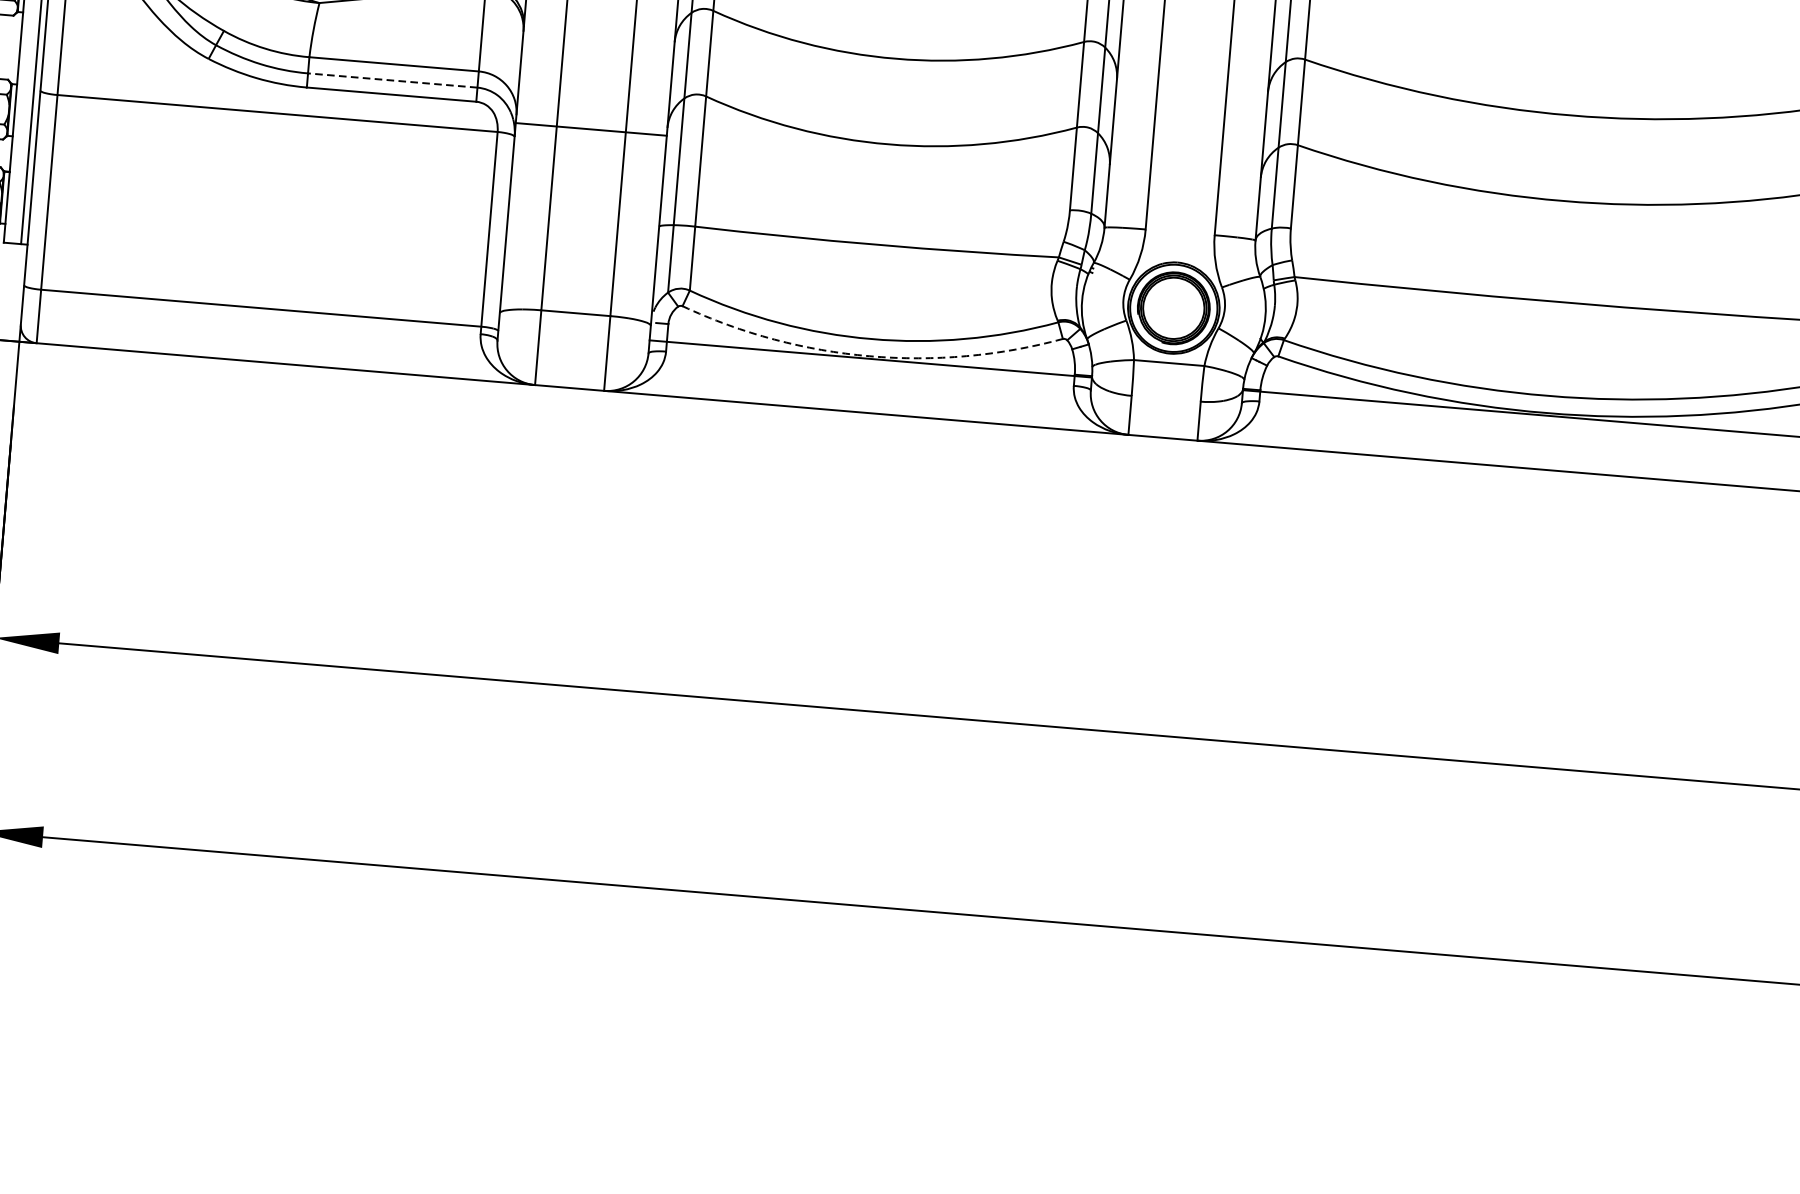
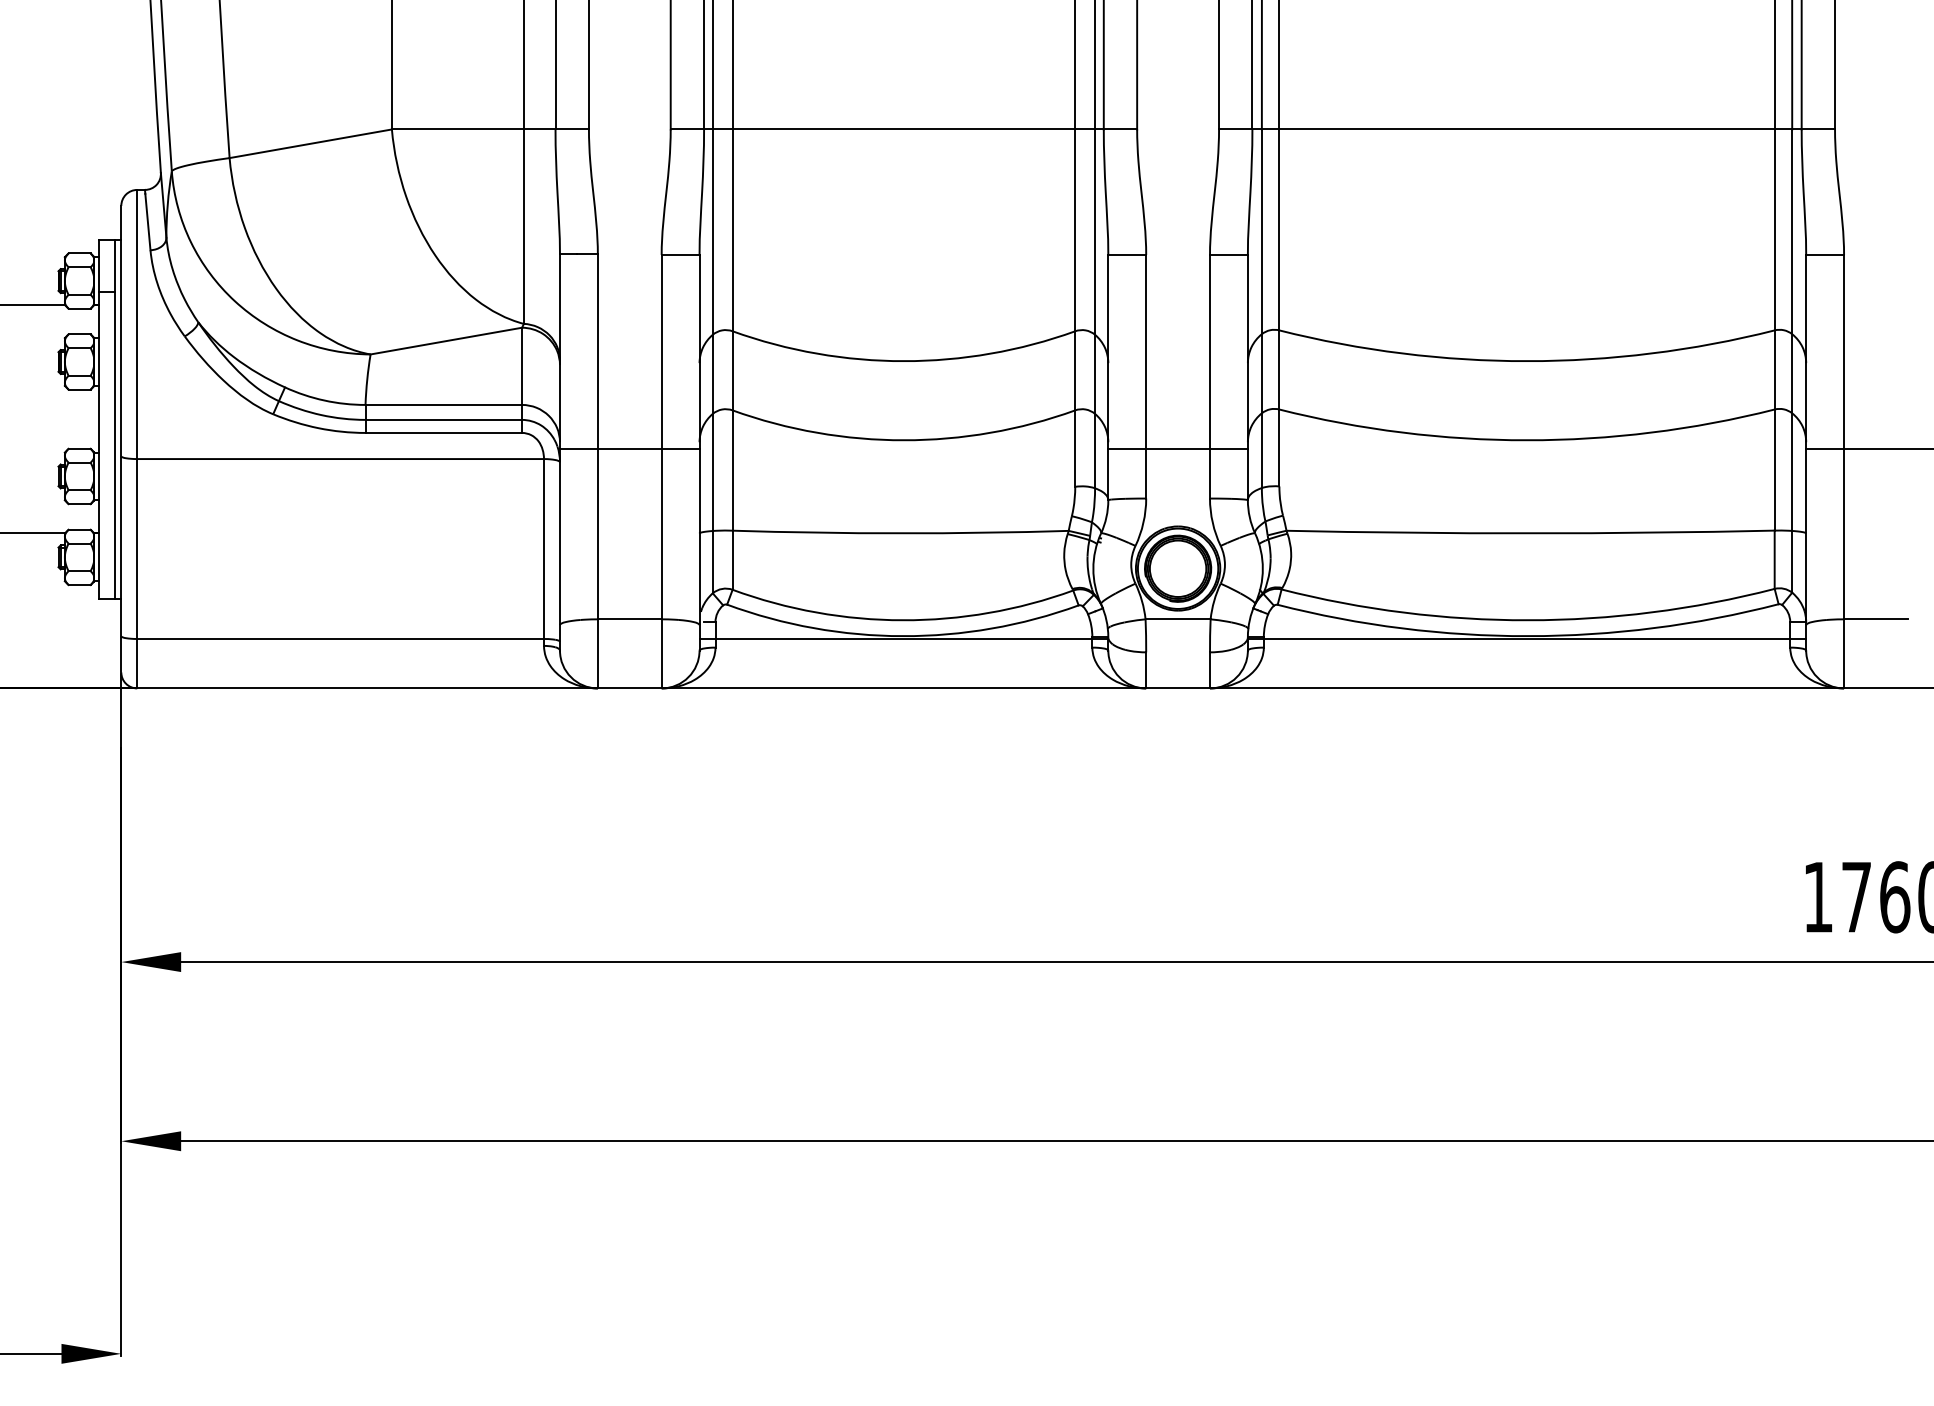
line: (392, 80) -> (443, 419), dashed -> solid
line: (1183, 179) -> (1177, 449), added
arc: (869, 356) -> (902, 636), dashed -> solid

